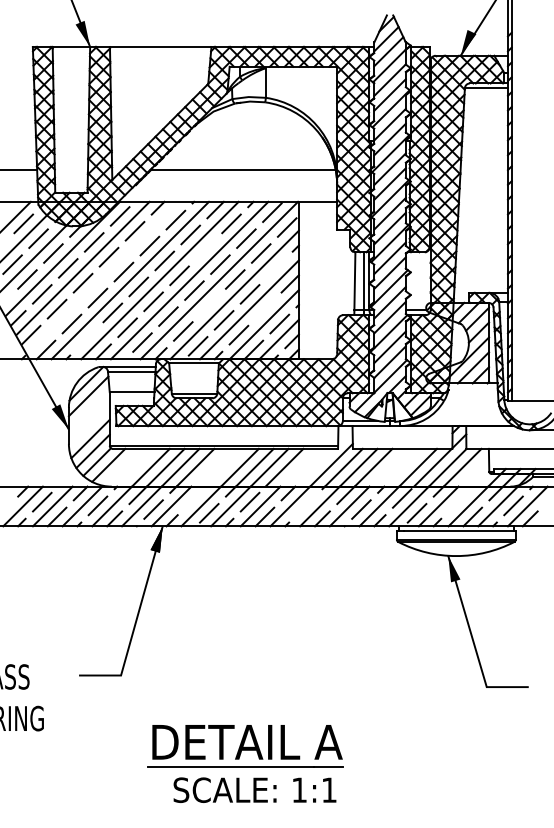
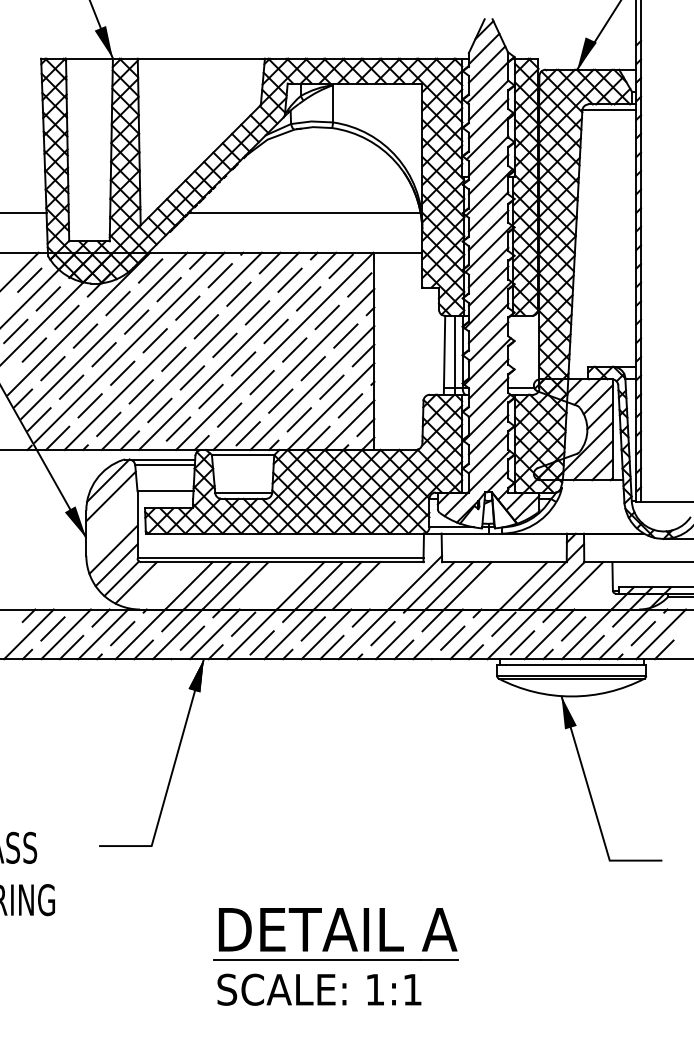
line: (205, 249) -> (257, 312), added
line: (275, 267) -> (345, 335), added
line: (103, 277) -> (129, 347), added
line: (208, 305) -> (261, 382), added
line: (264, 308) -> (331, 386), added
line: (86, 338) -> (108, 424), added
line: (194, 497) -> (243, 623), added
line: (457, 501) -> (573, 628), added
line: (305, 505) -> (382, 633), added
part: (245, 746) -> (335, 934), moved

